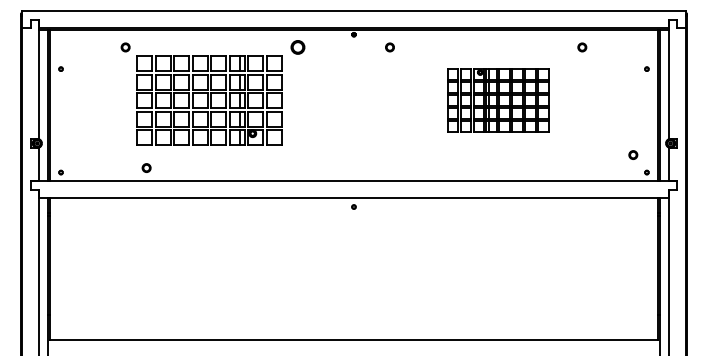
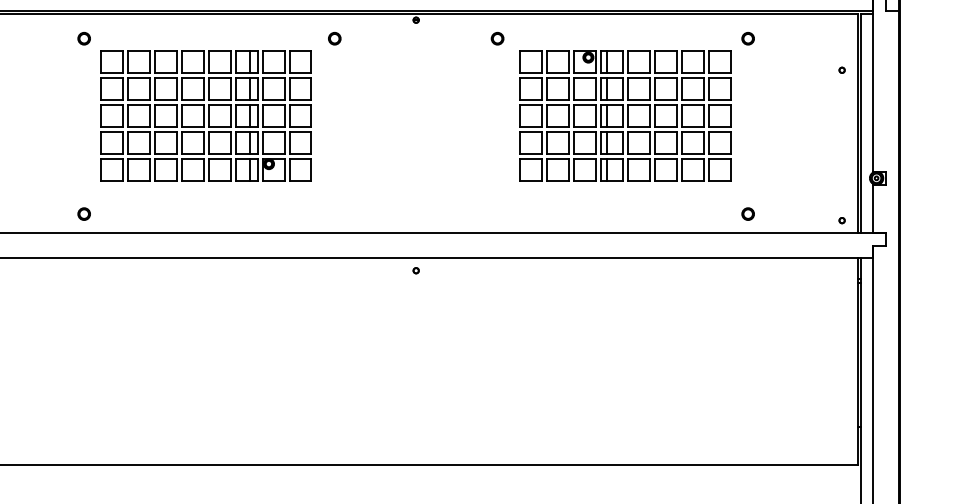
part: (297, 47) -> (334, 38), size x0.62
part: (389, 47) -> (496, 38), moved
part: (498, 100) -> (626, 115), size x1.43
part: (633, 154) -> (748, 213), moved
part: (146, 167) -> (83, 213), moved

